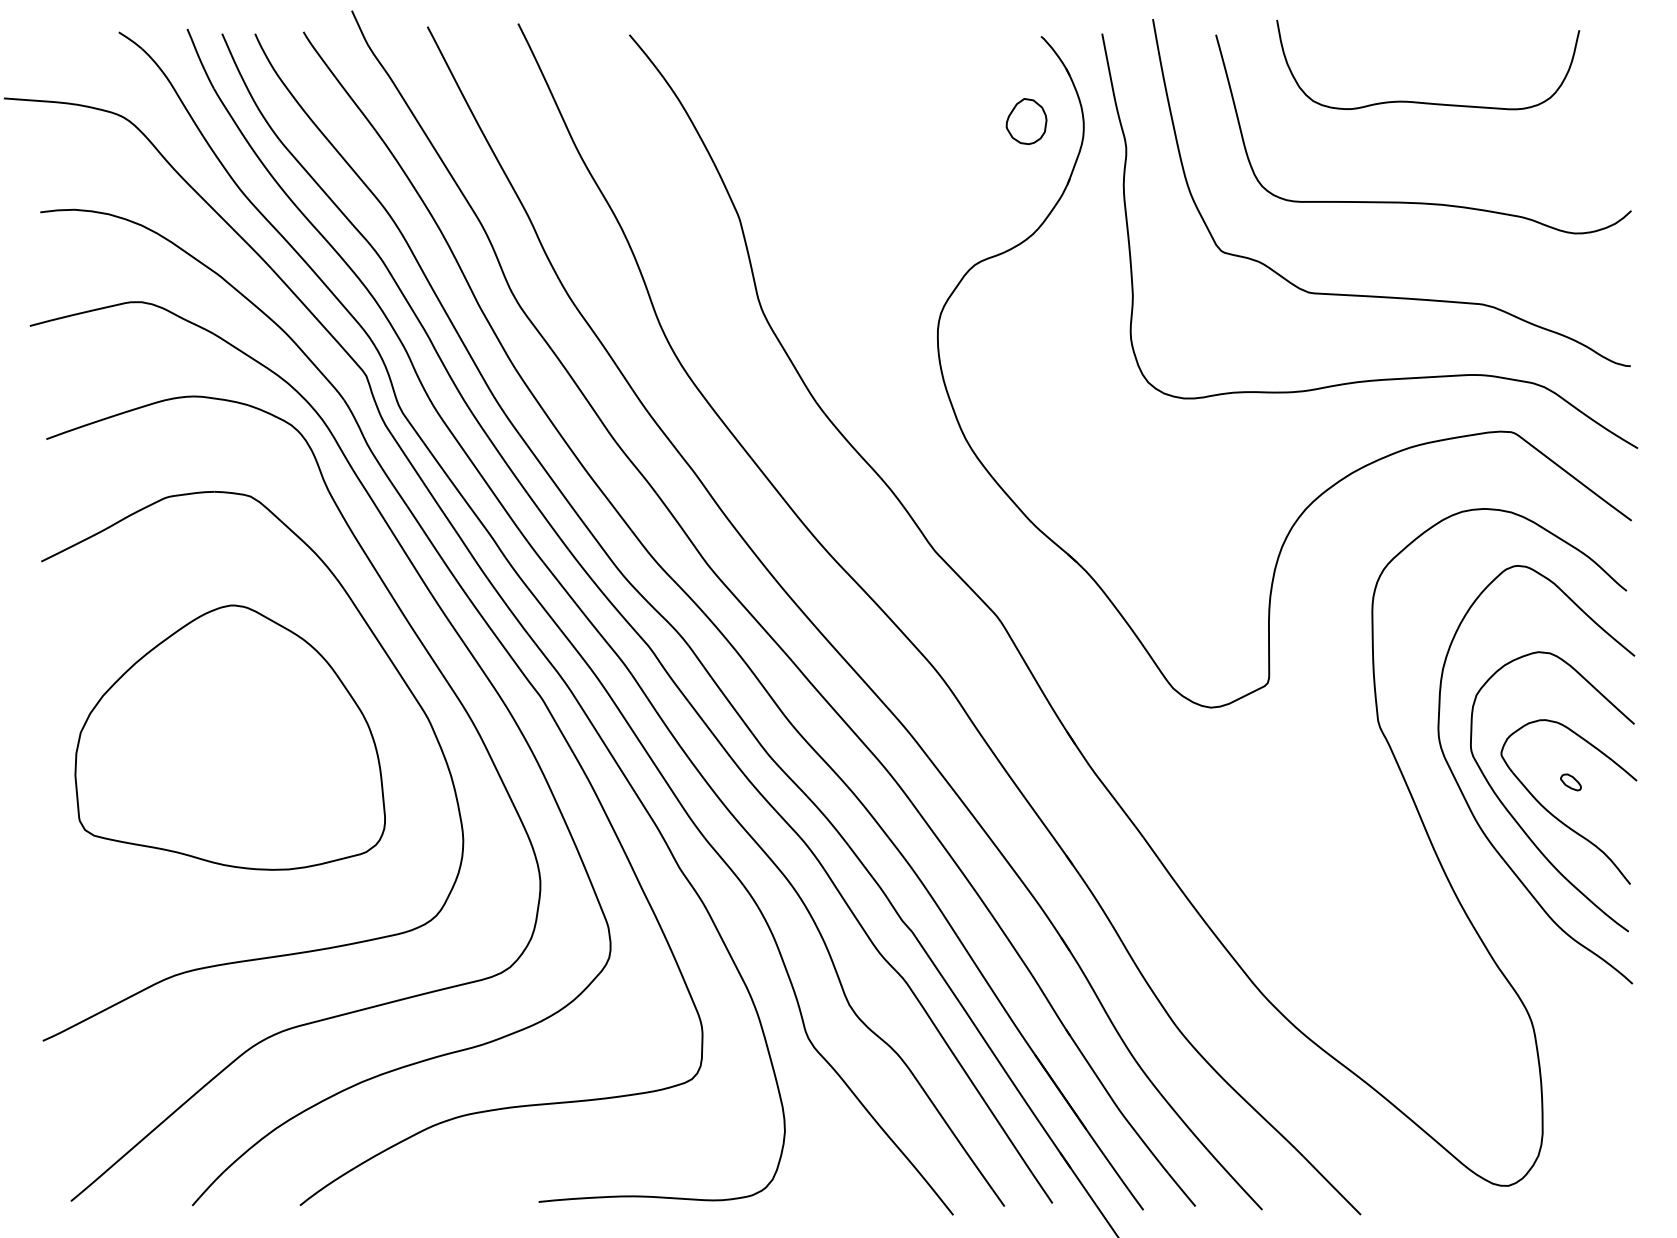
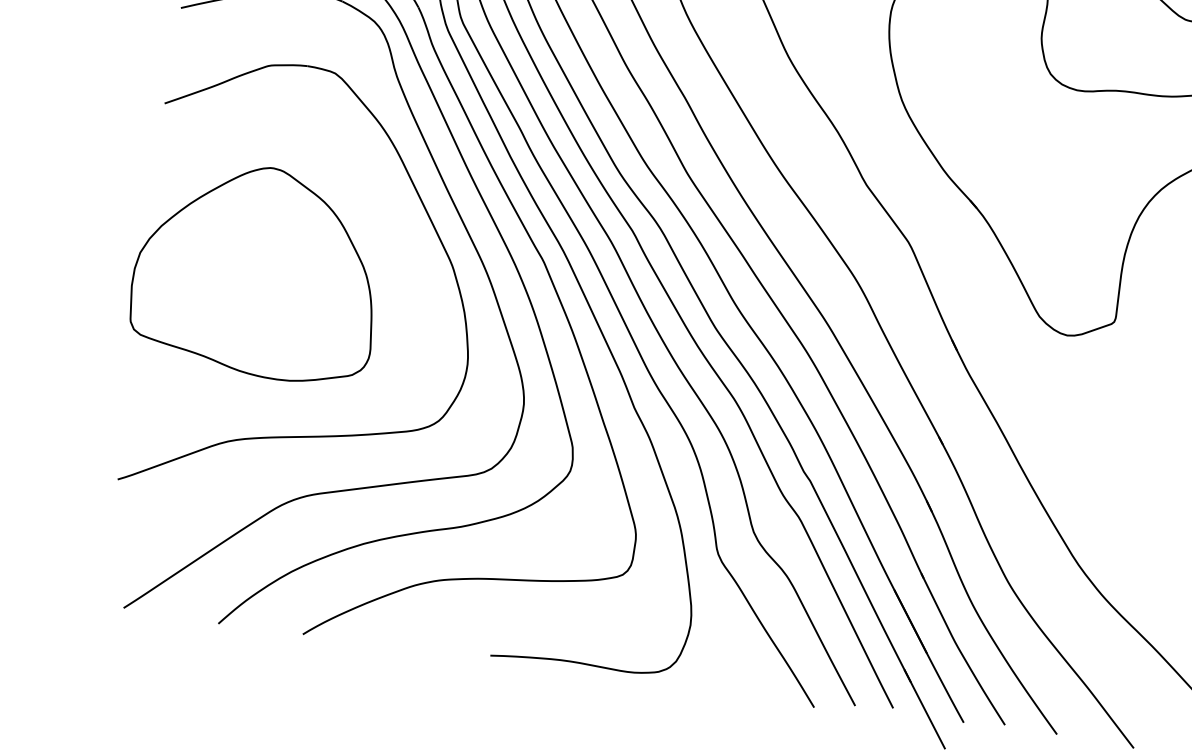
part: (229, 737) -> (256, 271), moved

